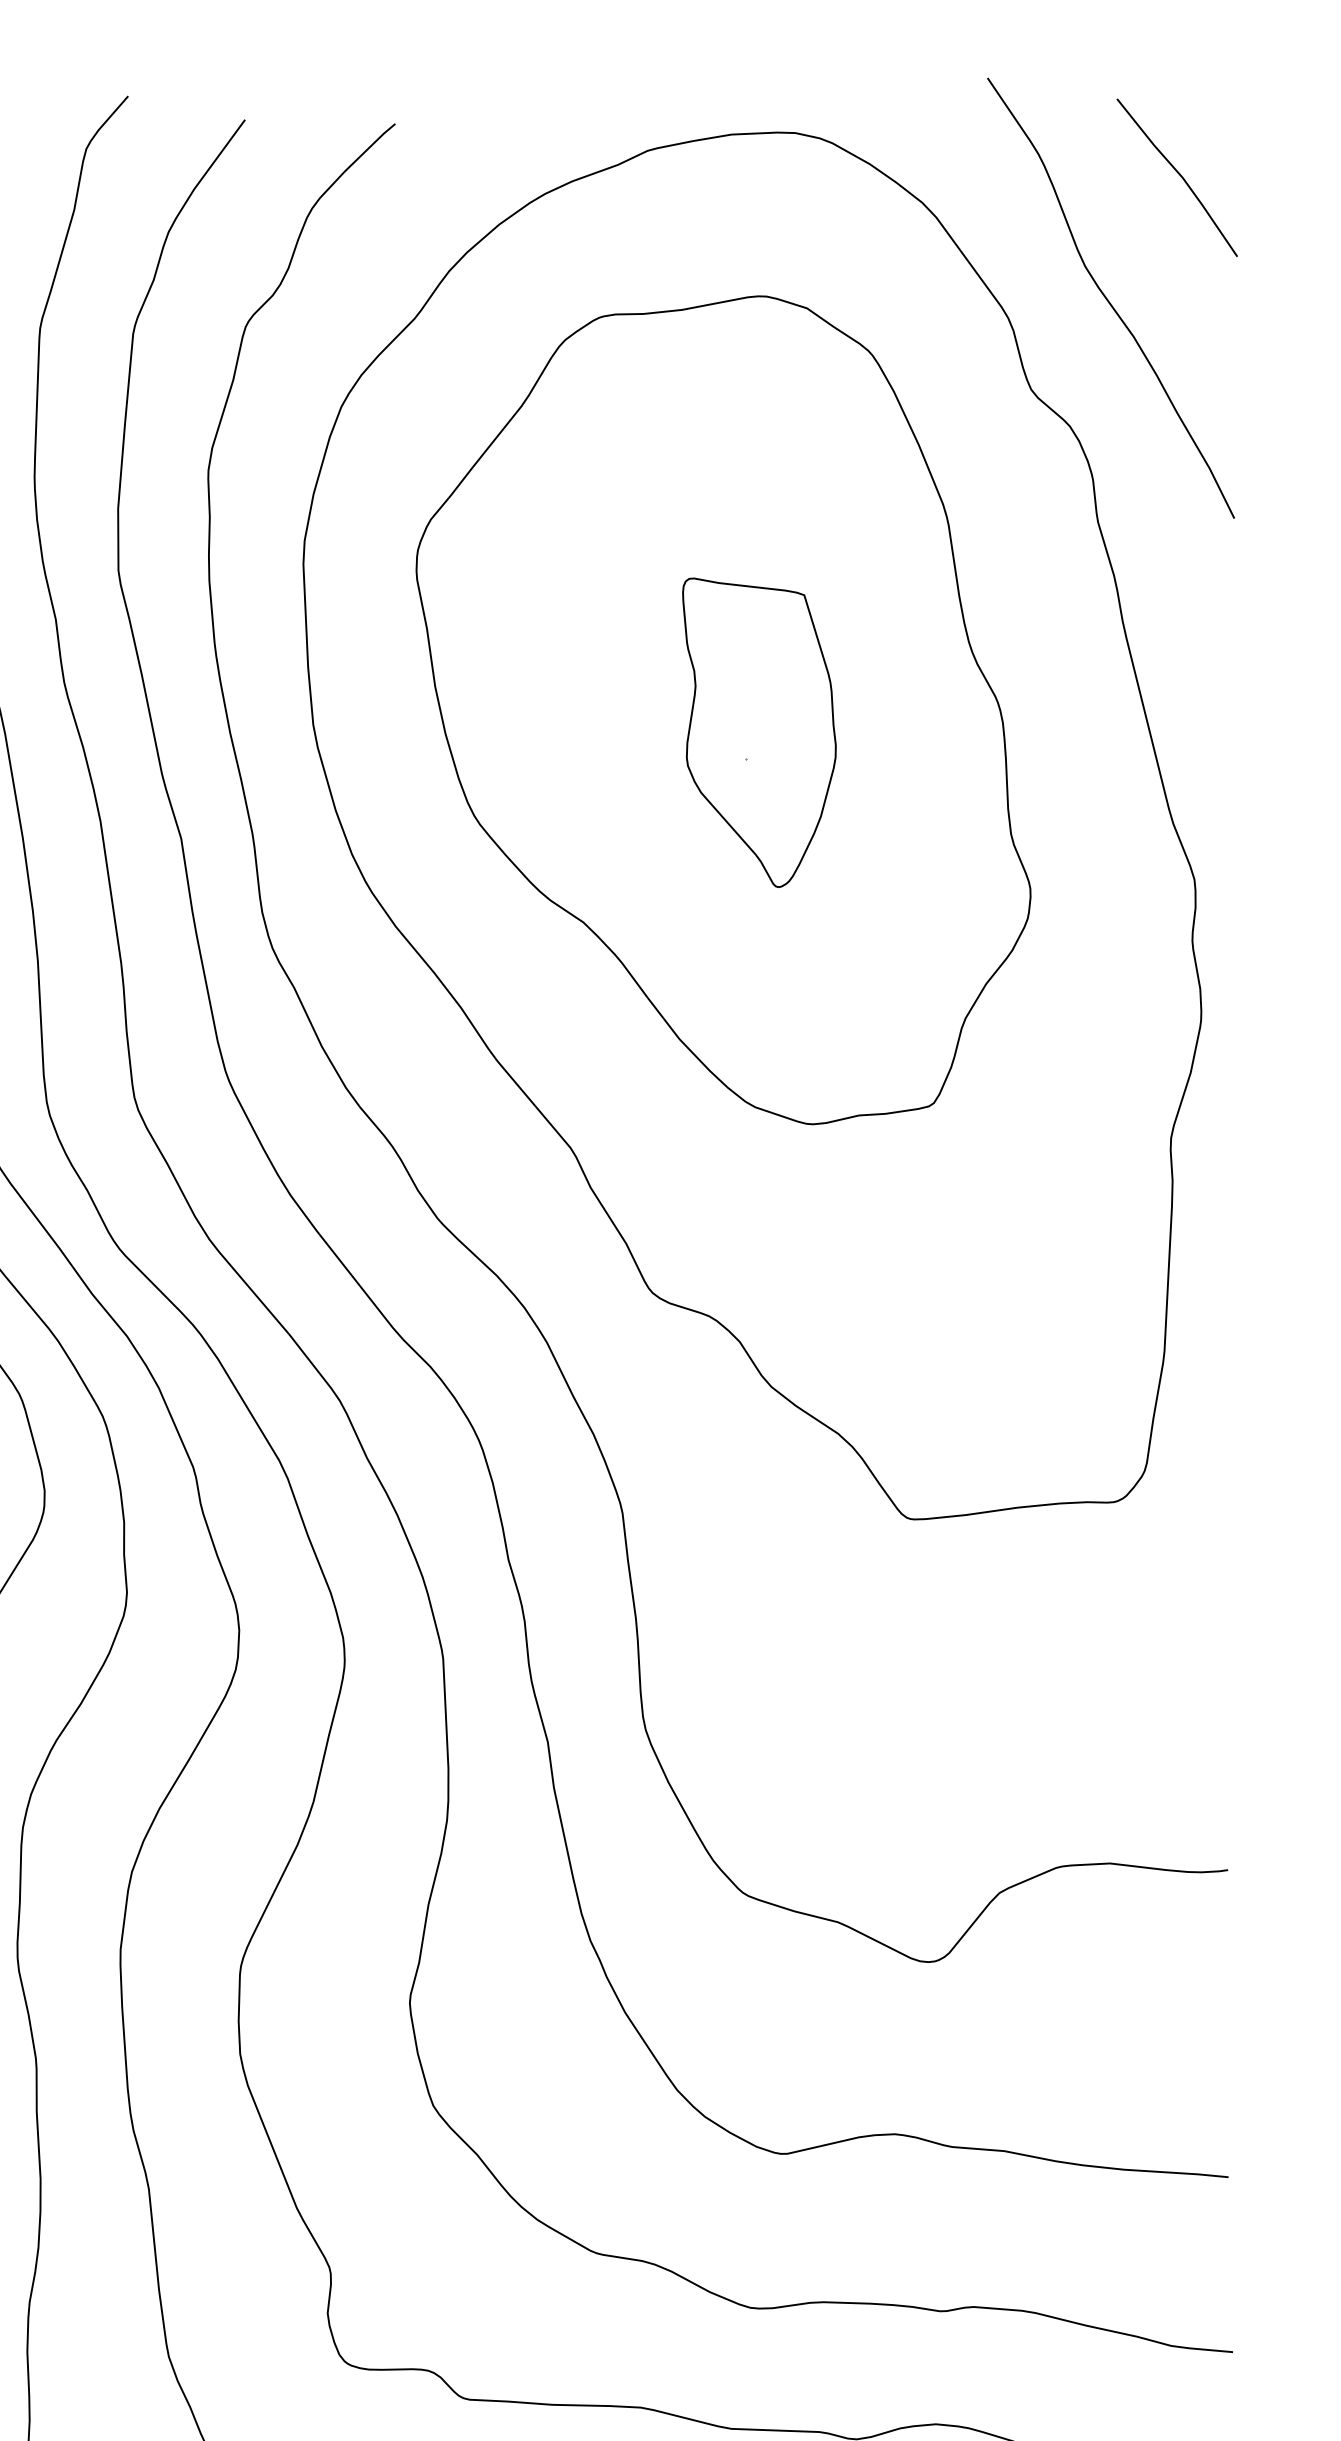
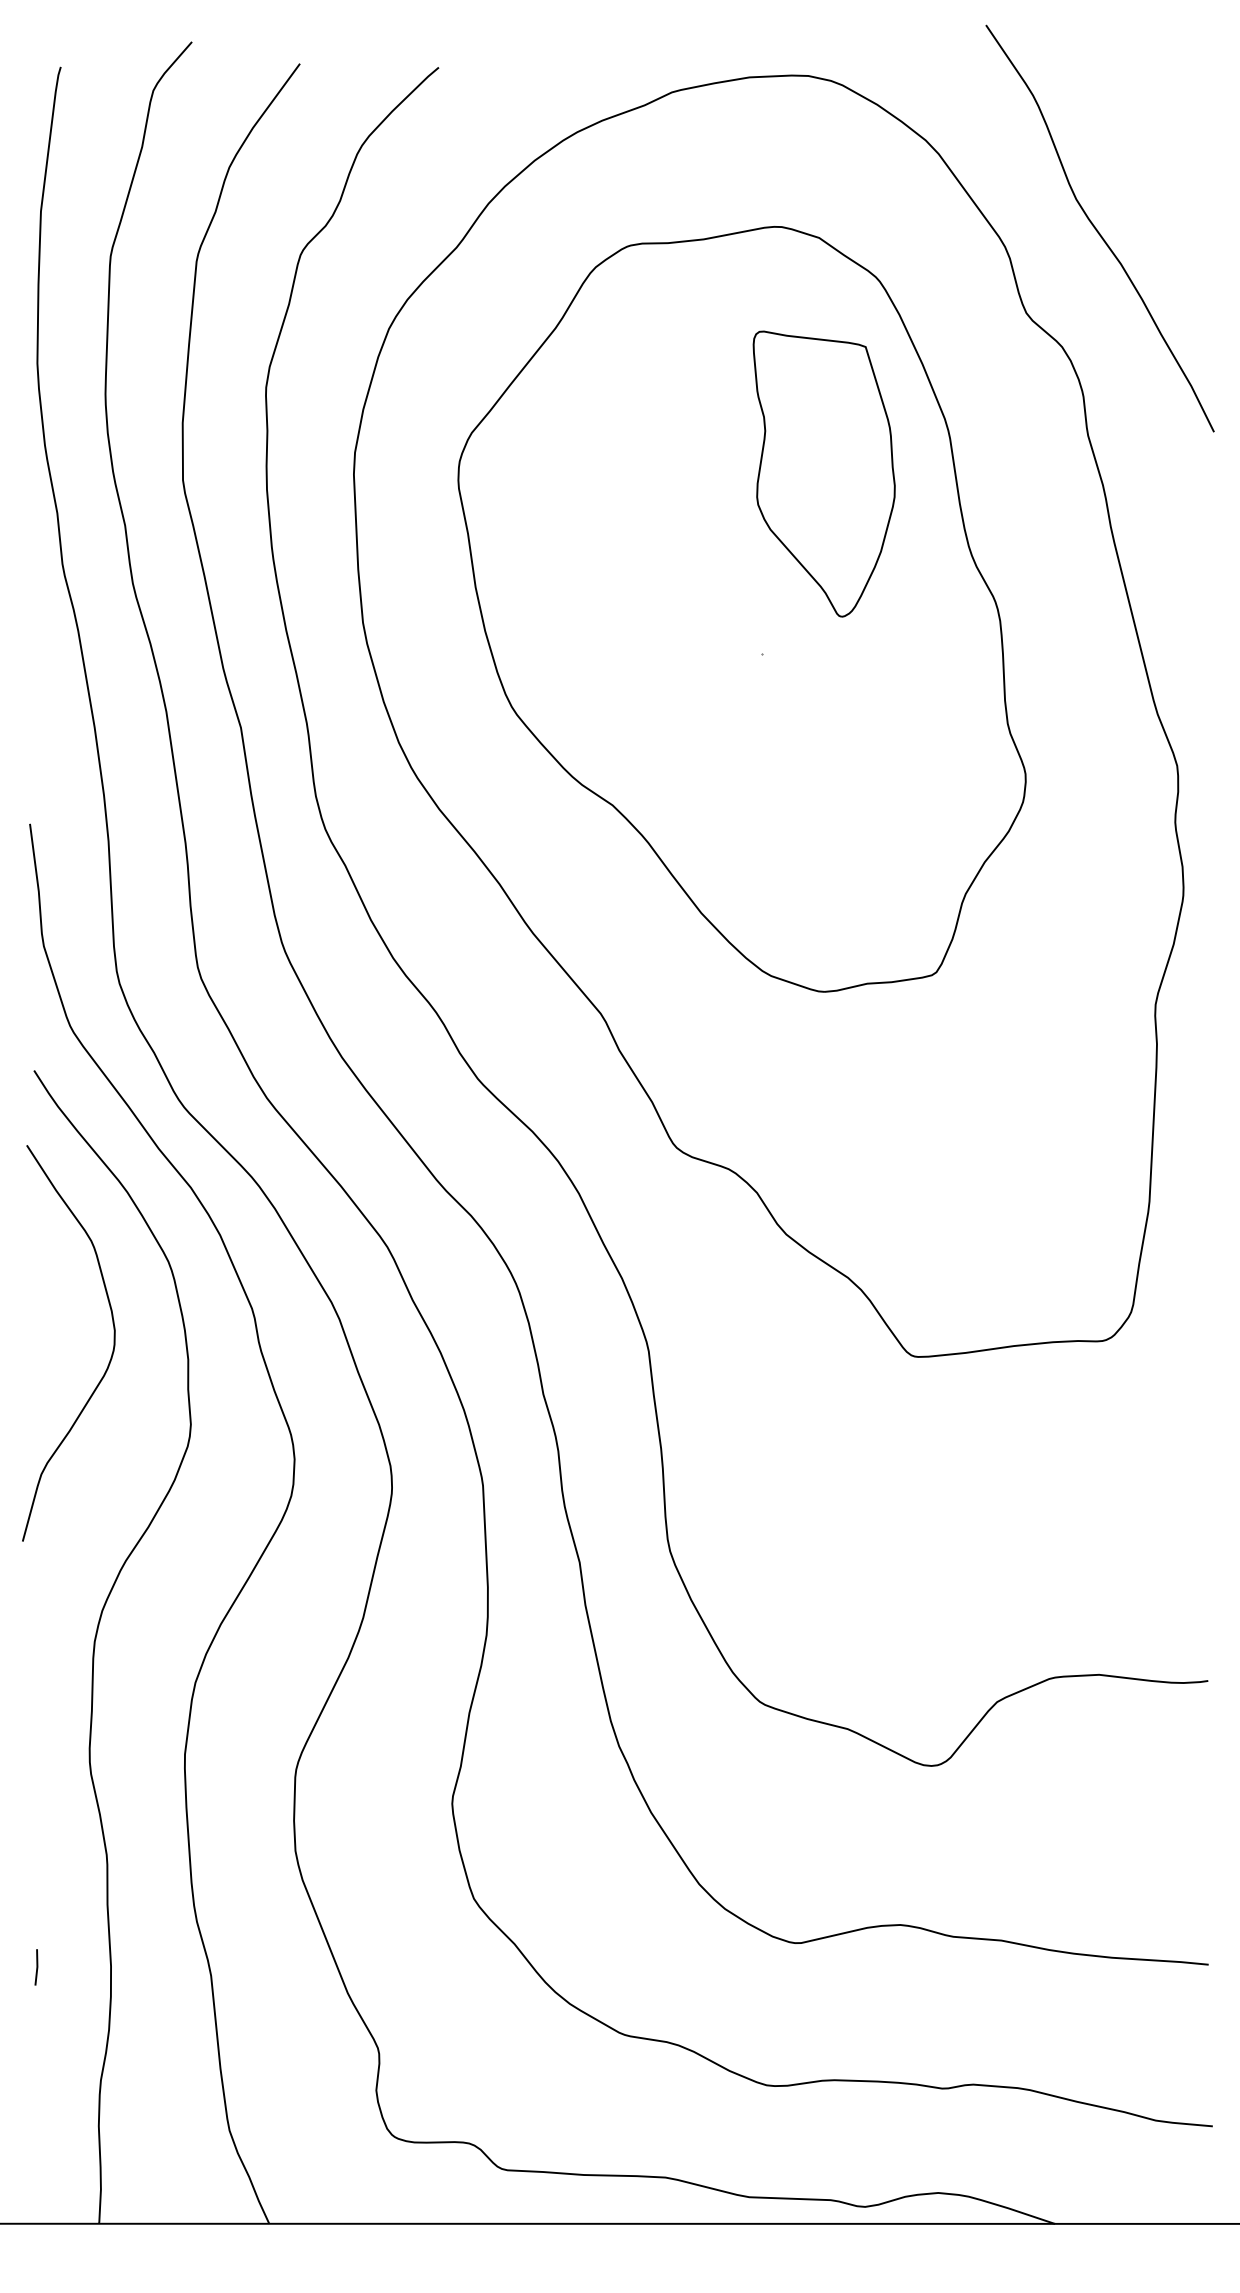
line: (1179, 175) -> (1163, 115), removed
part: (758, 732) -> (823, 473), moved

